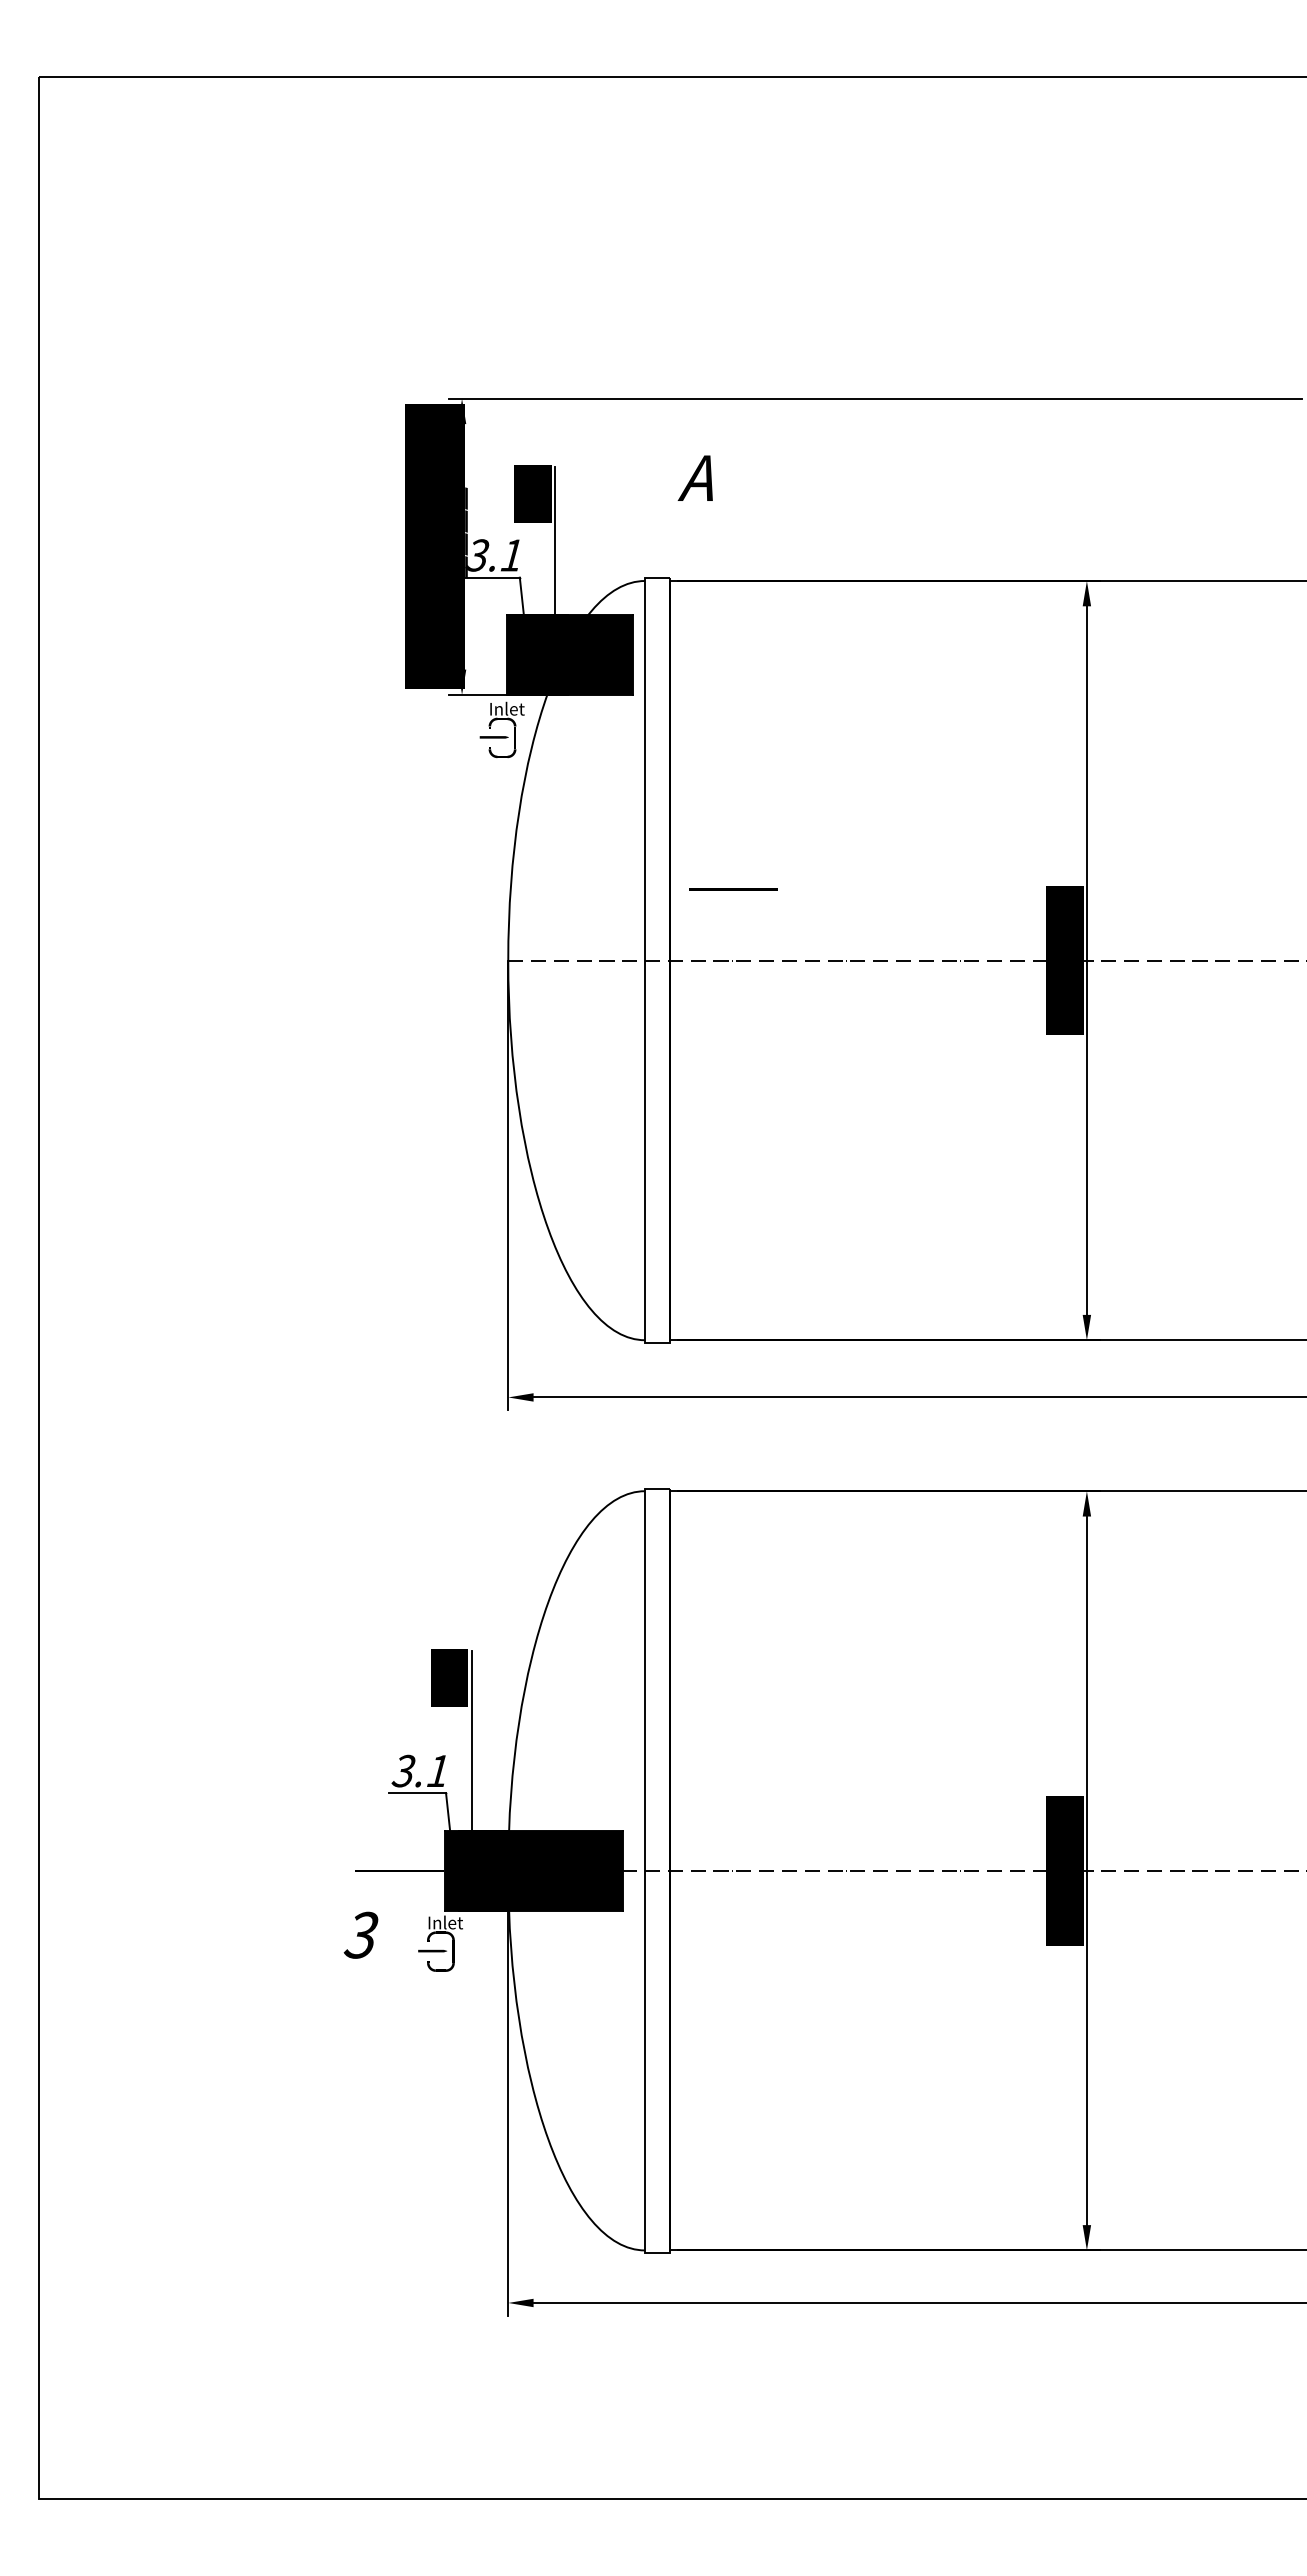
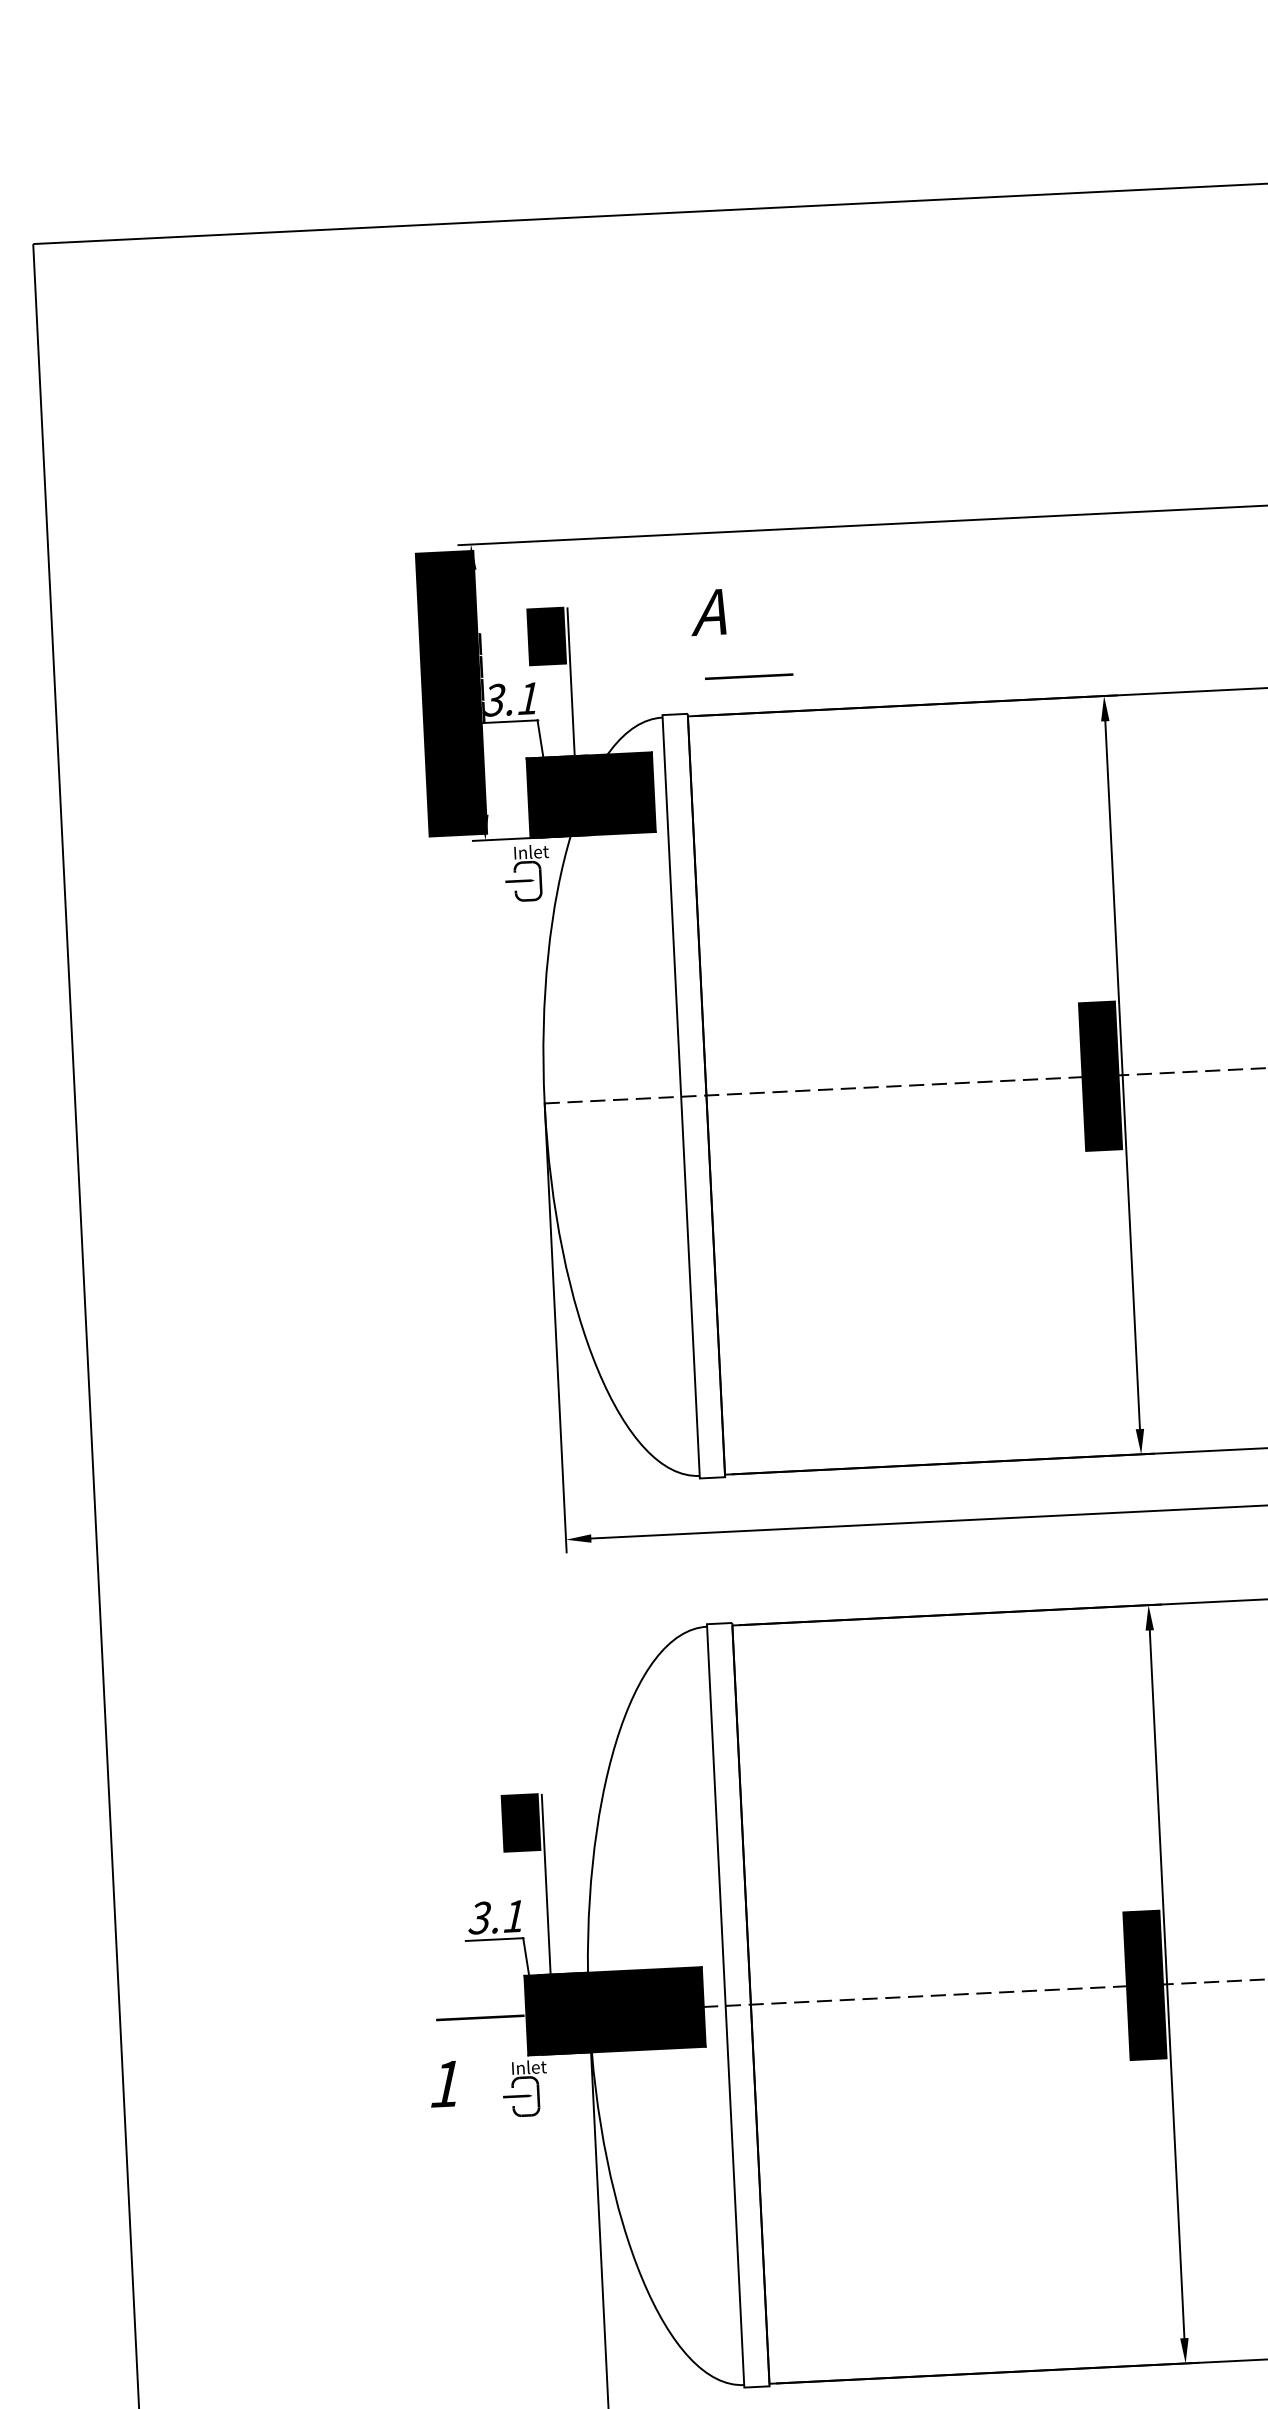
line: (733, 889) -> (749, 676), moved
text: (360, 1934) -> (444, 2083), 3 -> 1

